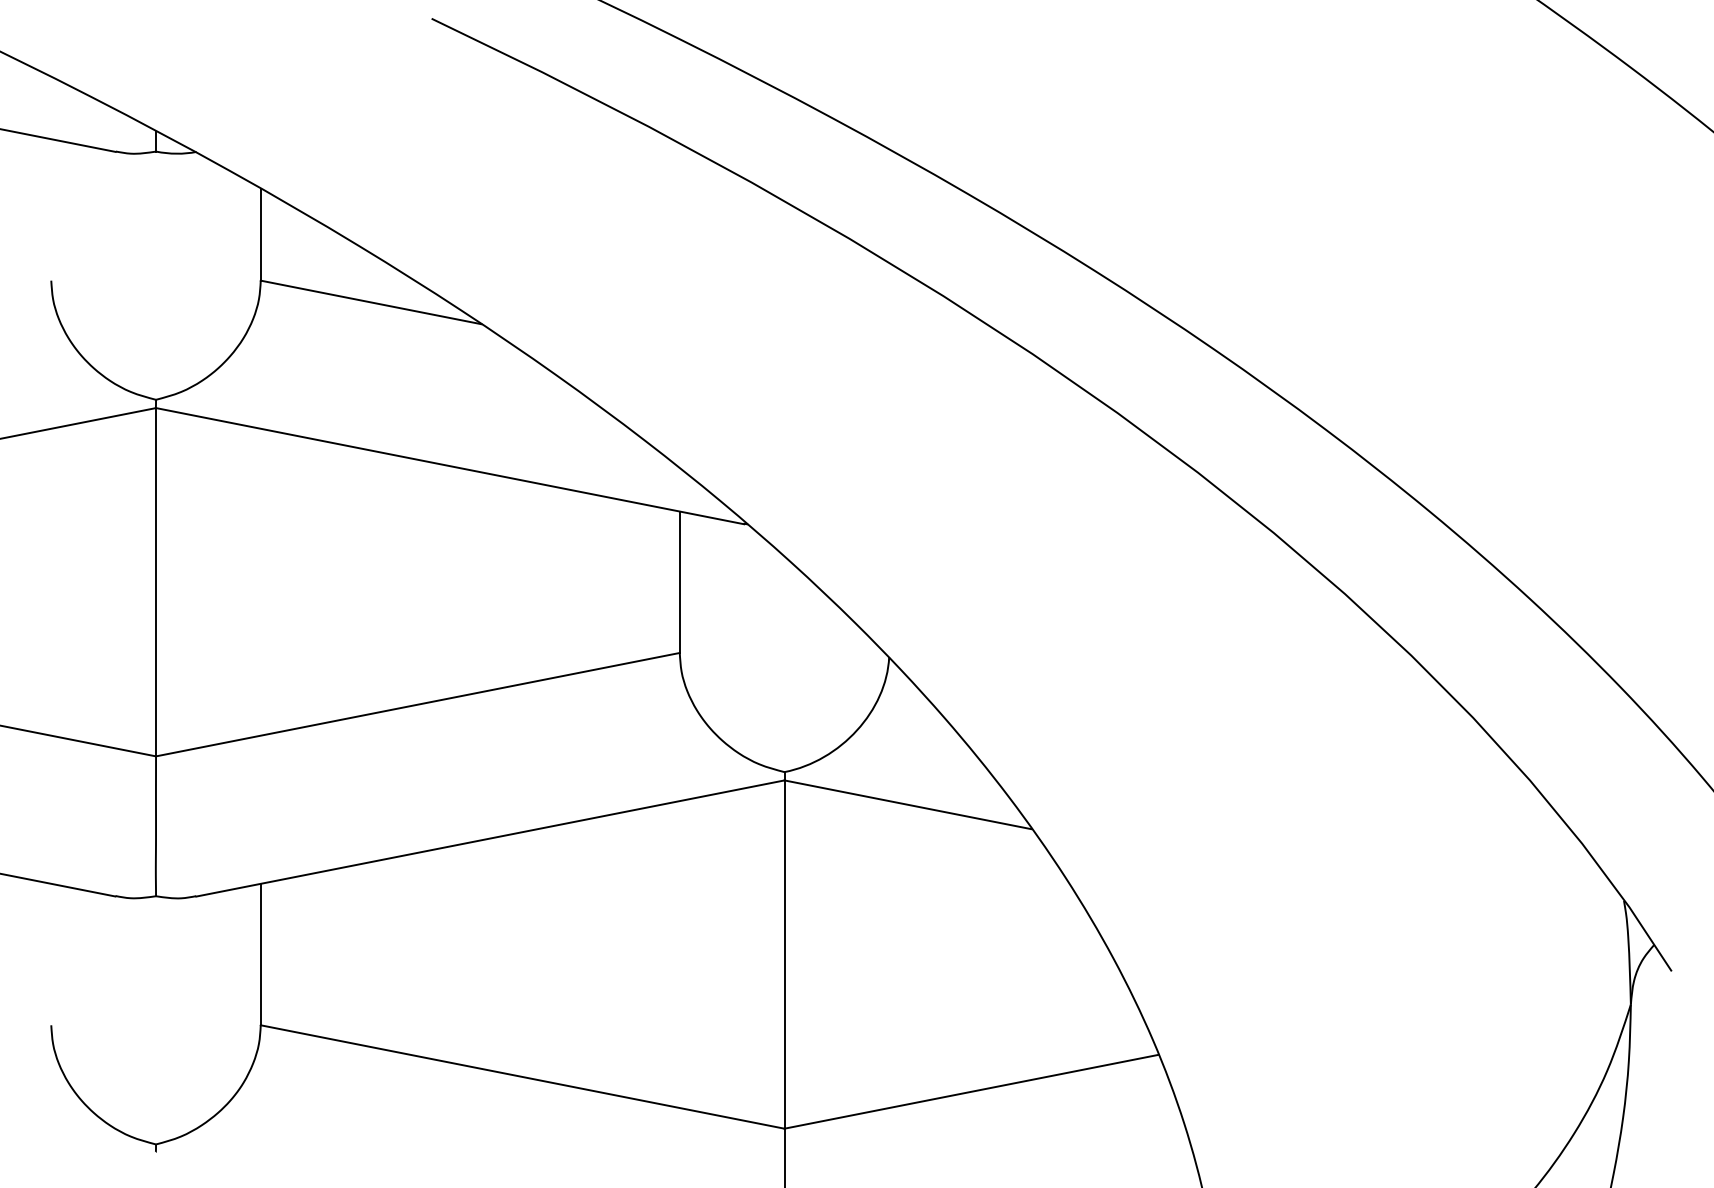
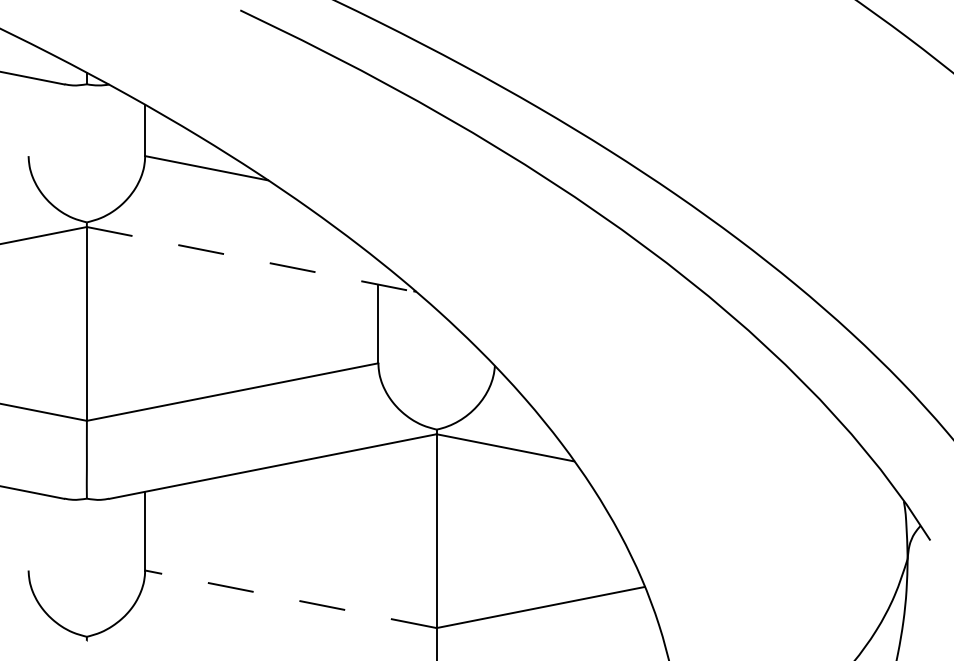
line: (450, 466) -> (250, 259), solid -> dashed
line: (521, 1077) -> (290, 599), solid -> dashed

